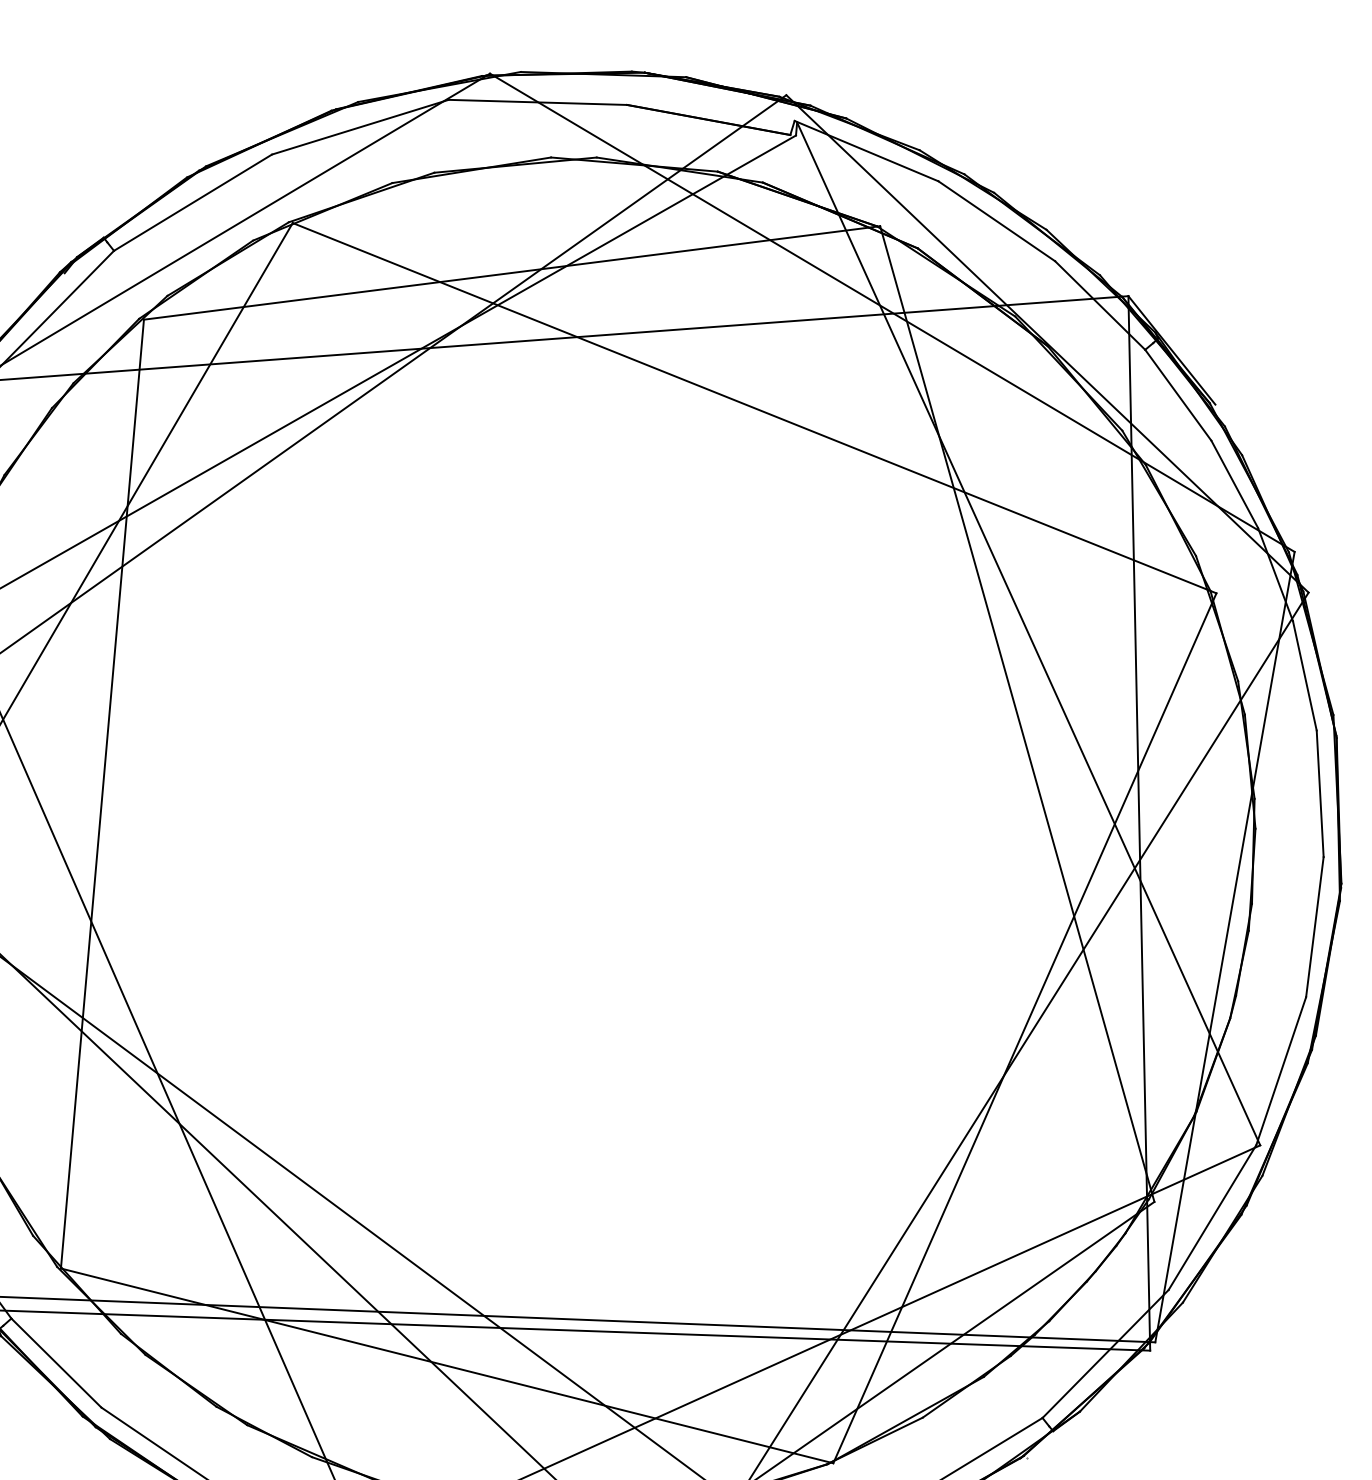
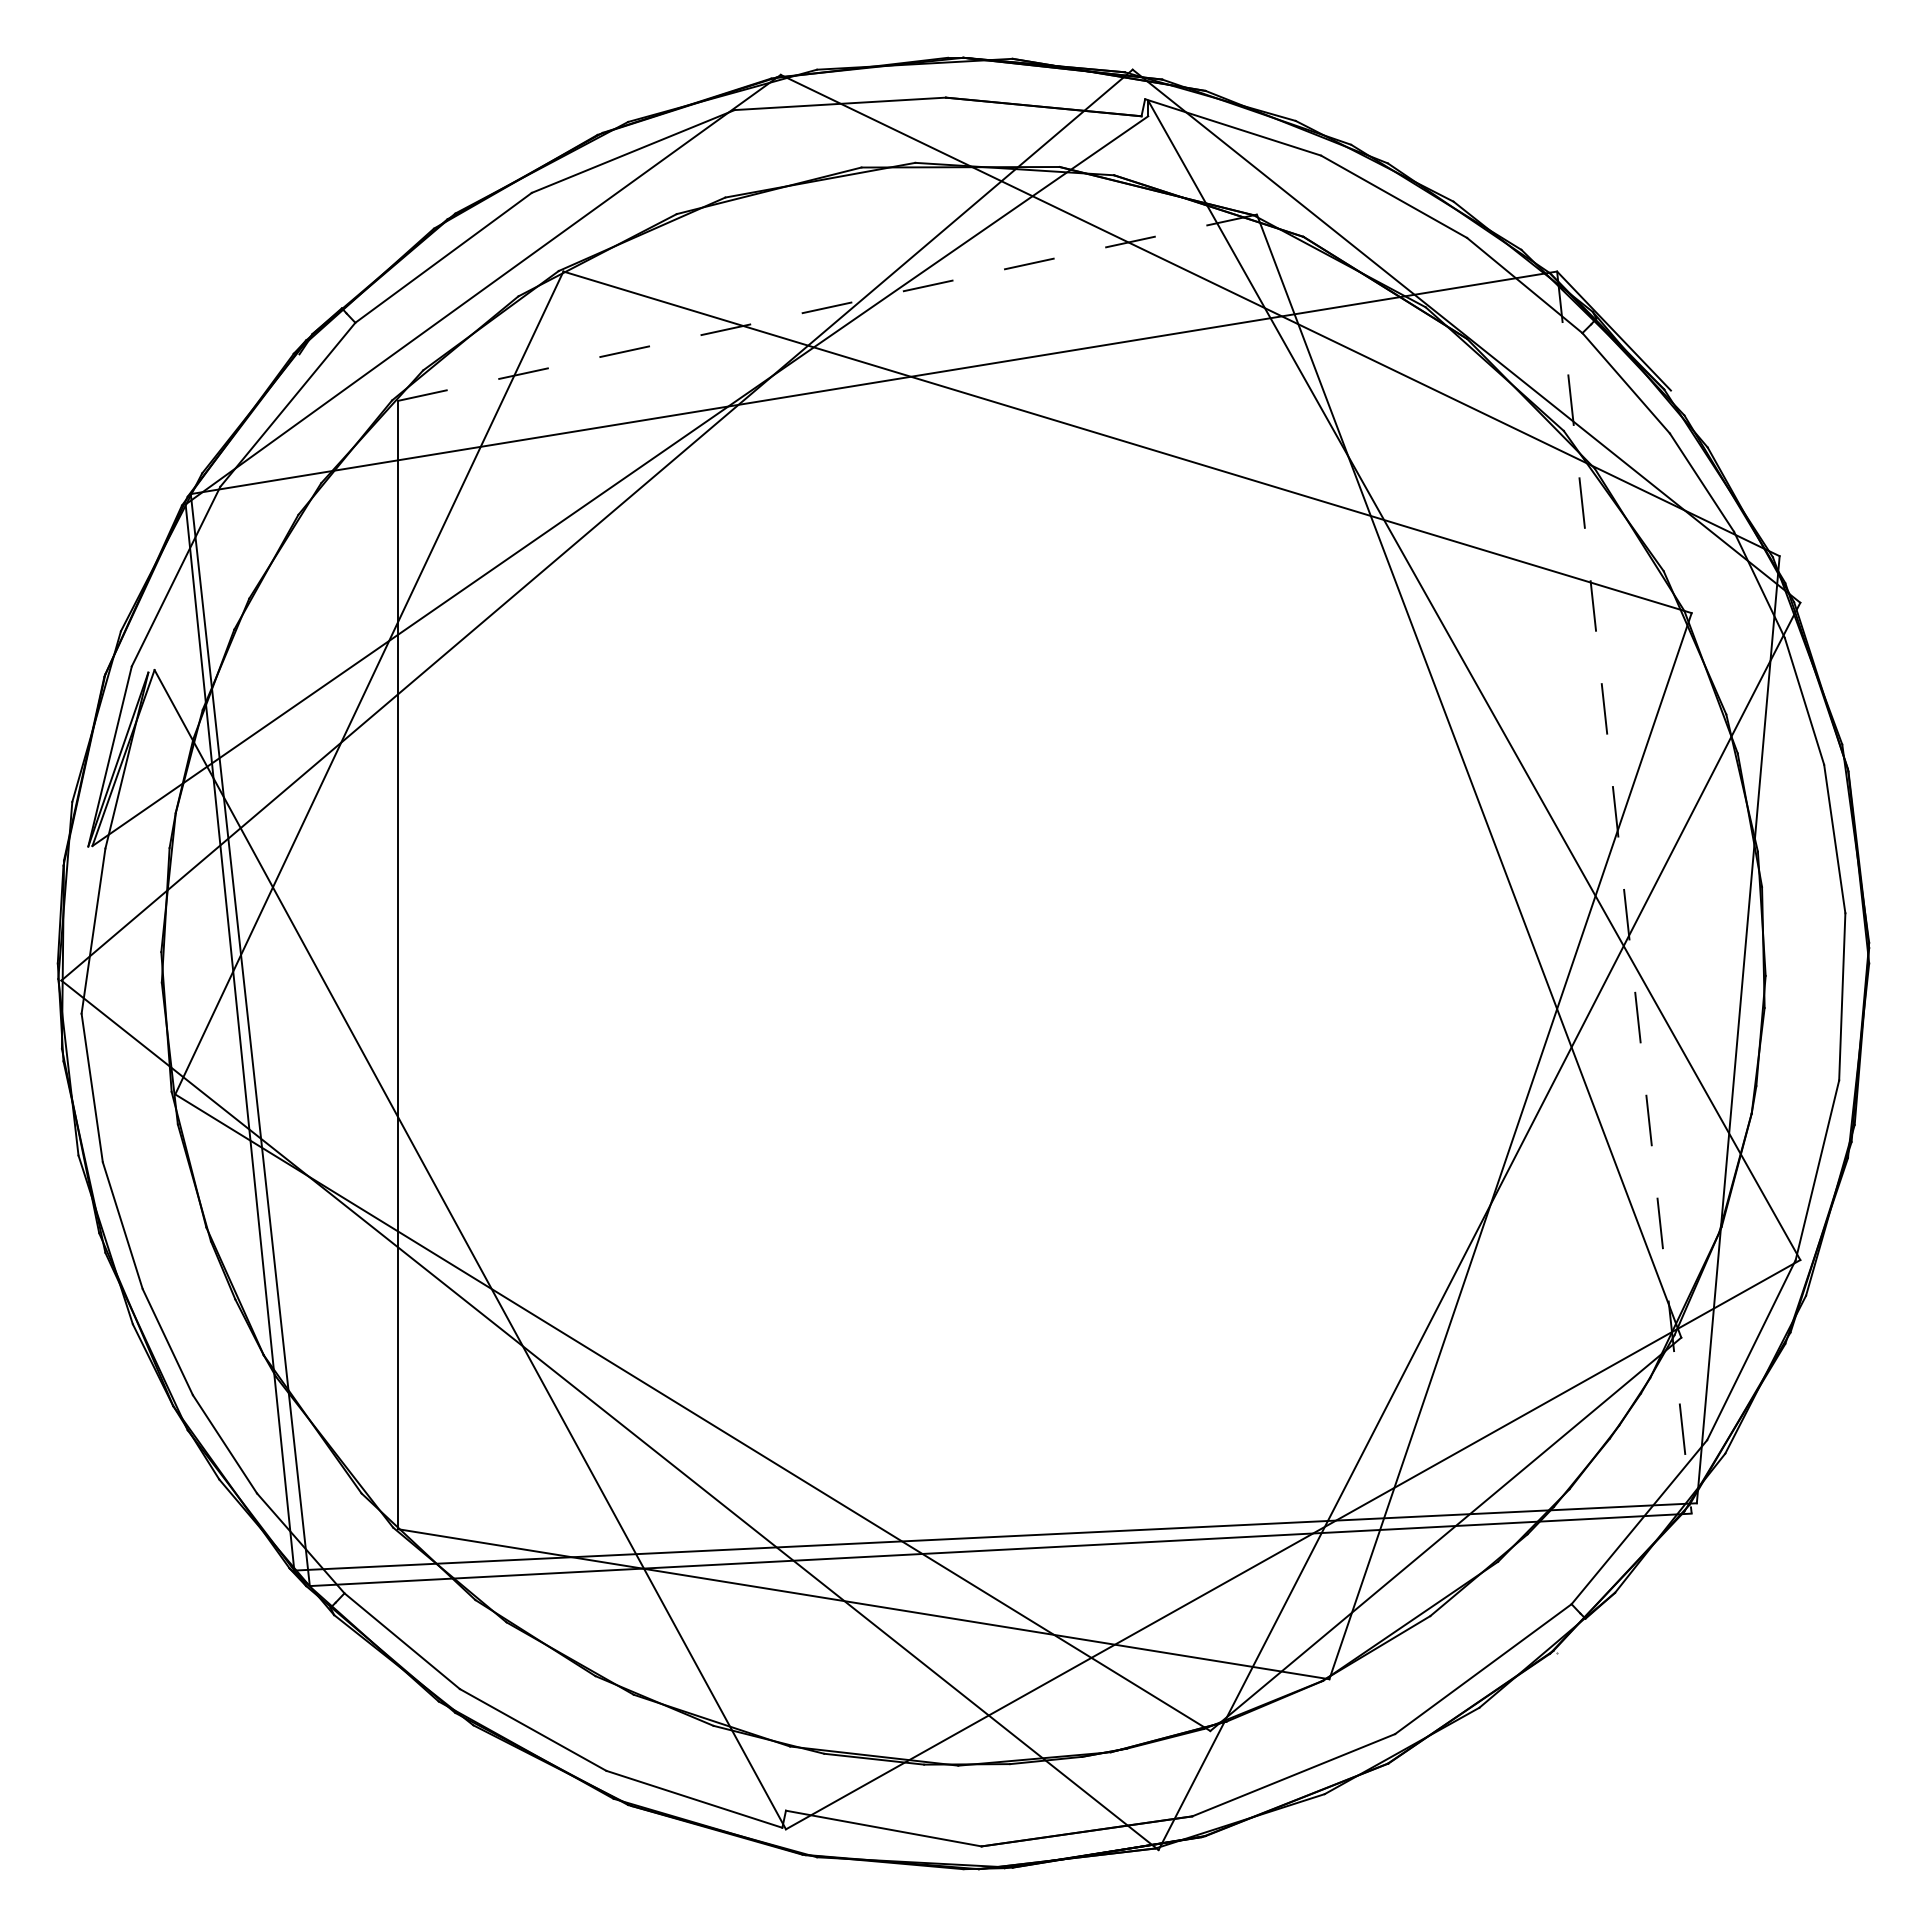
line: (512, 272) -> (827, 307), solid -> dashed
line: (1139, 823) -> (1624, 892), solid -> dashed

